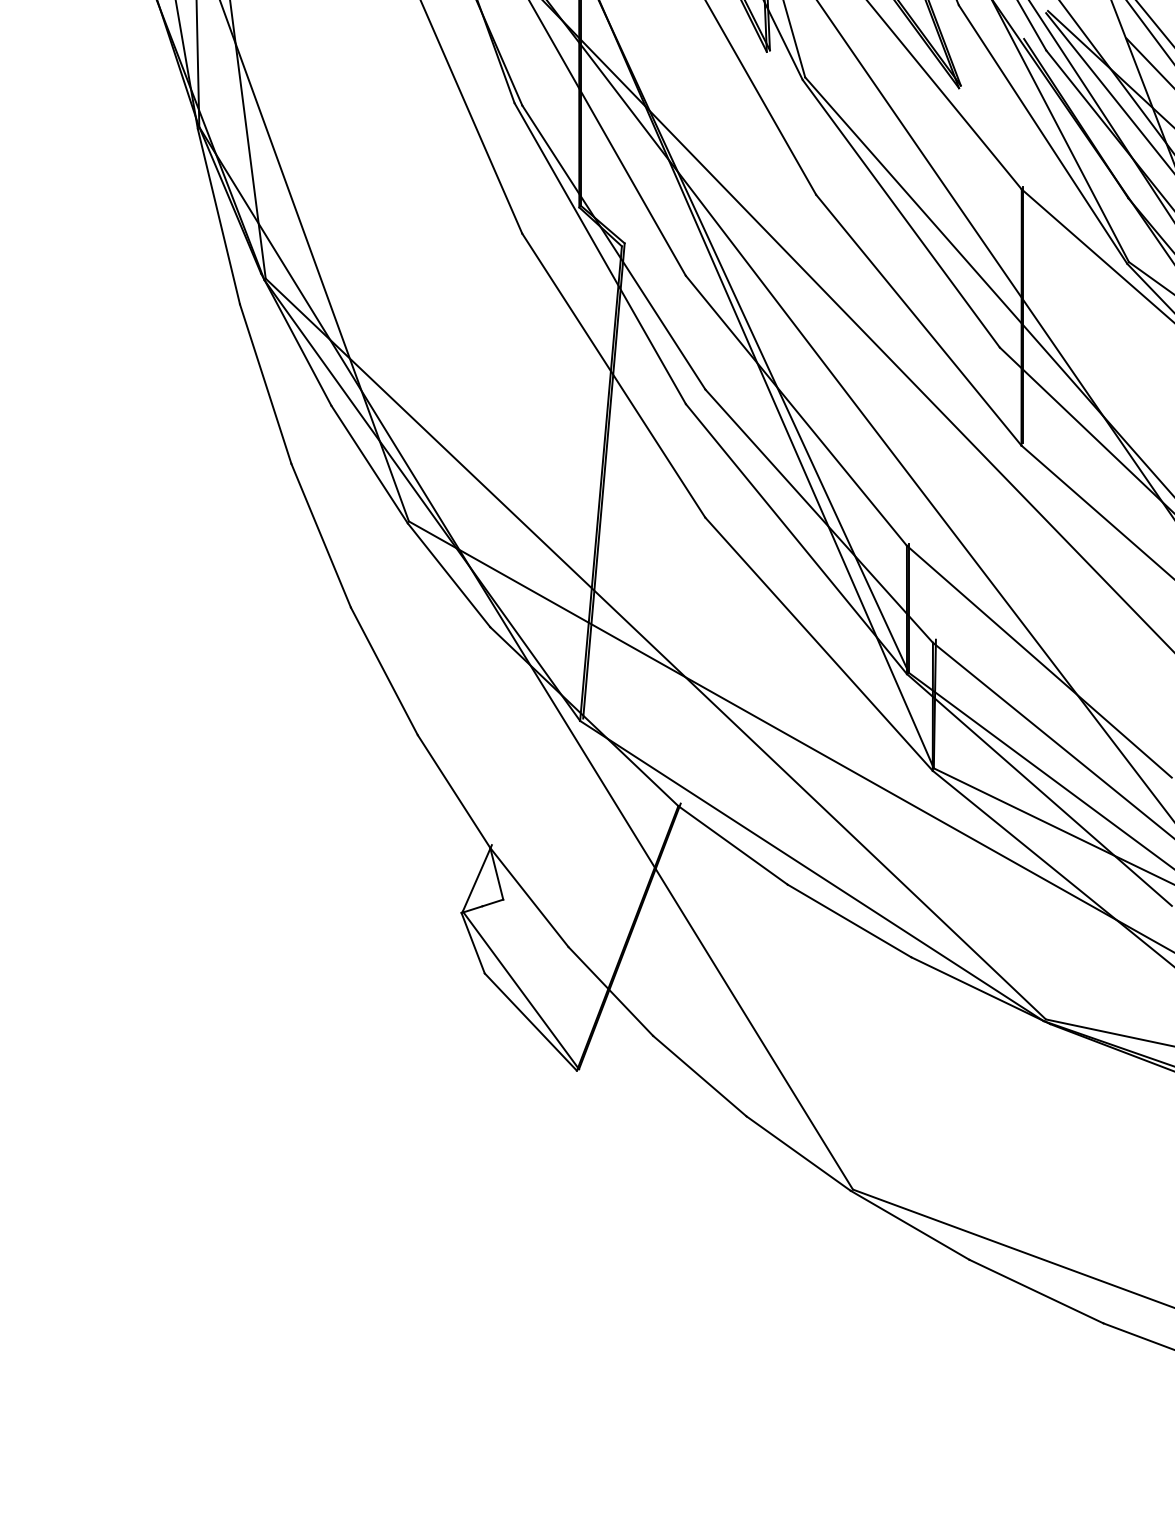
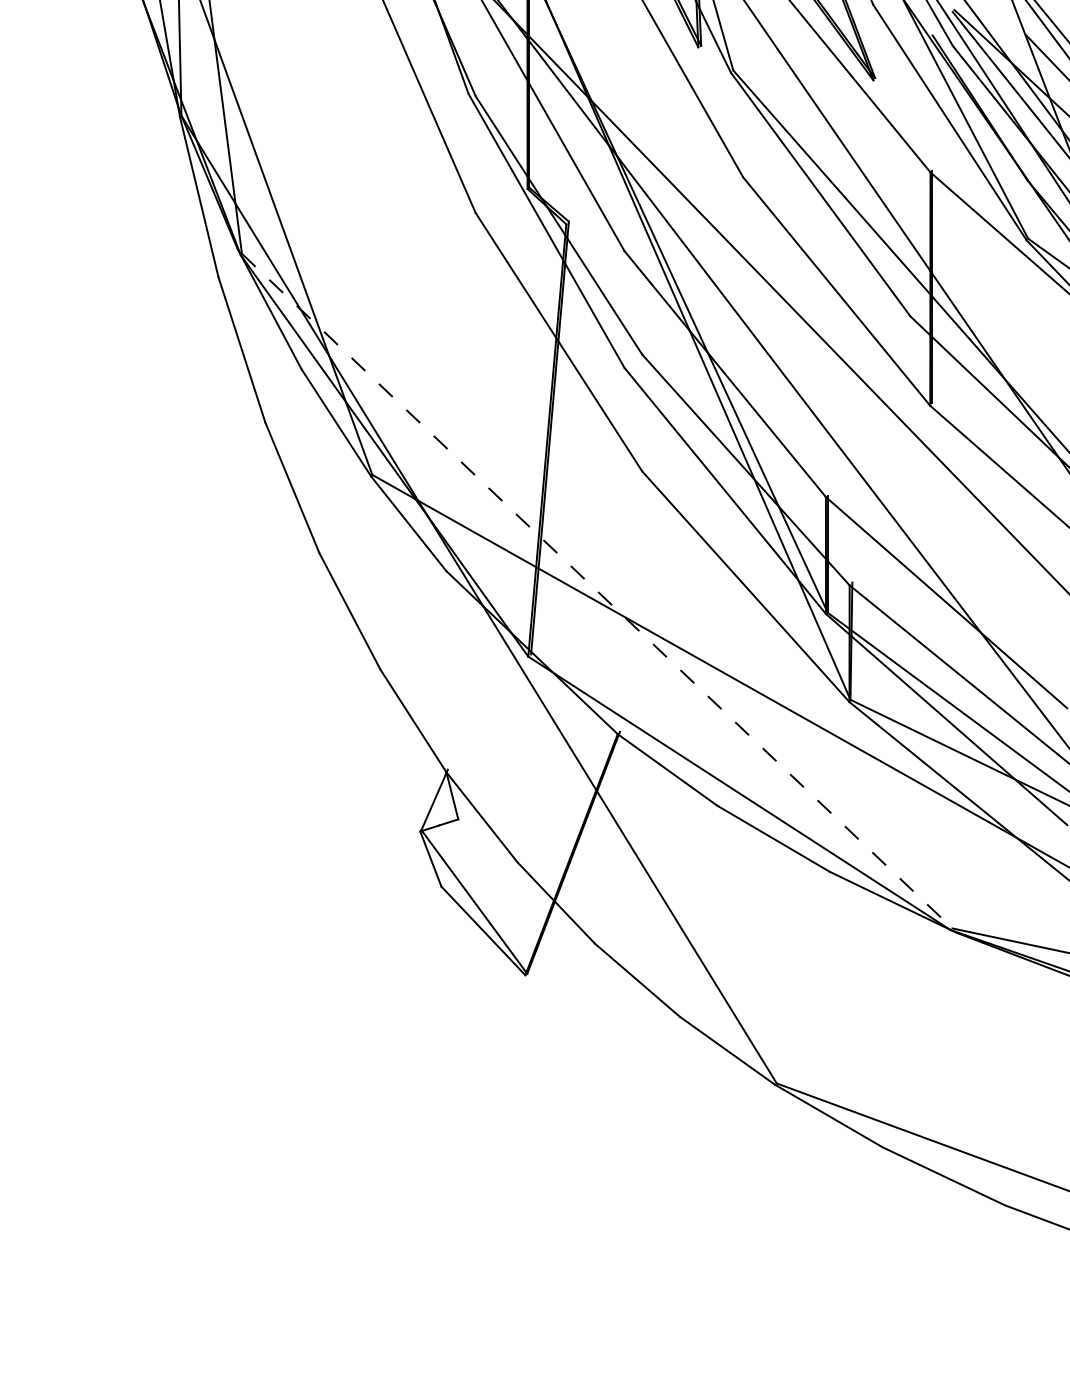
line: (655, 649) -> (596, 591), solid -> dashed

